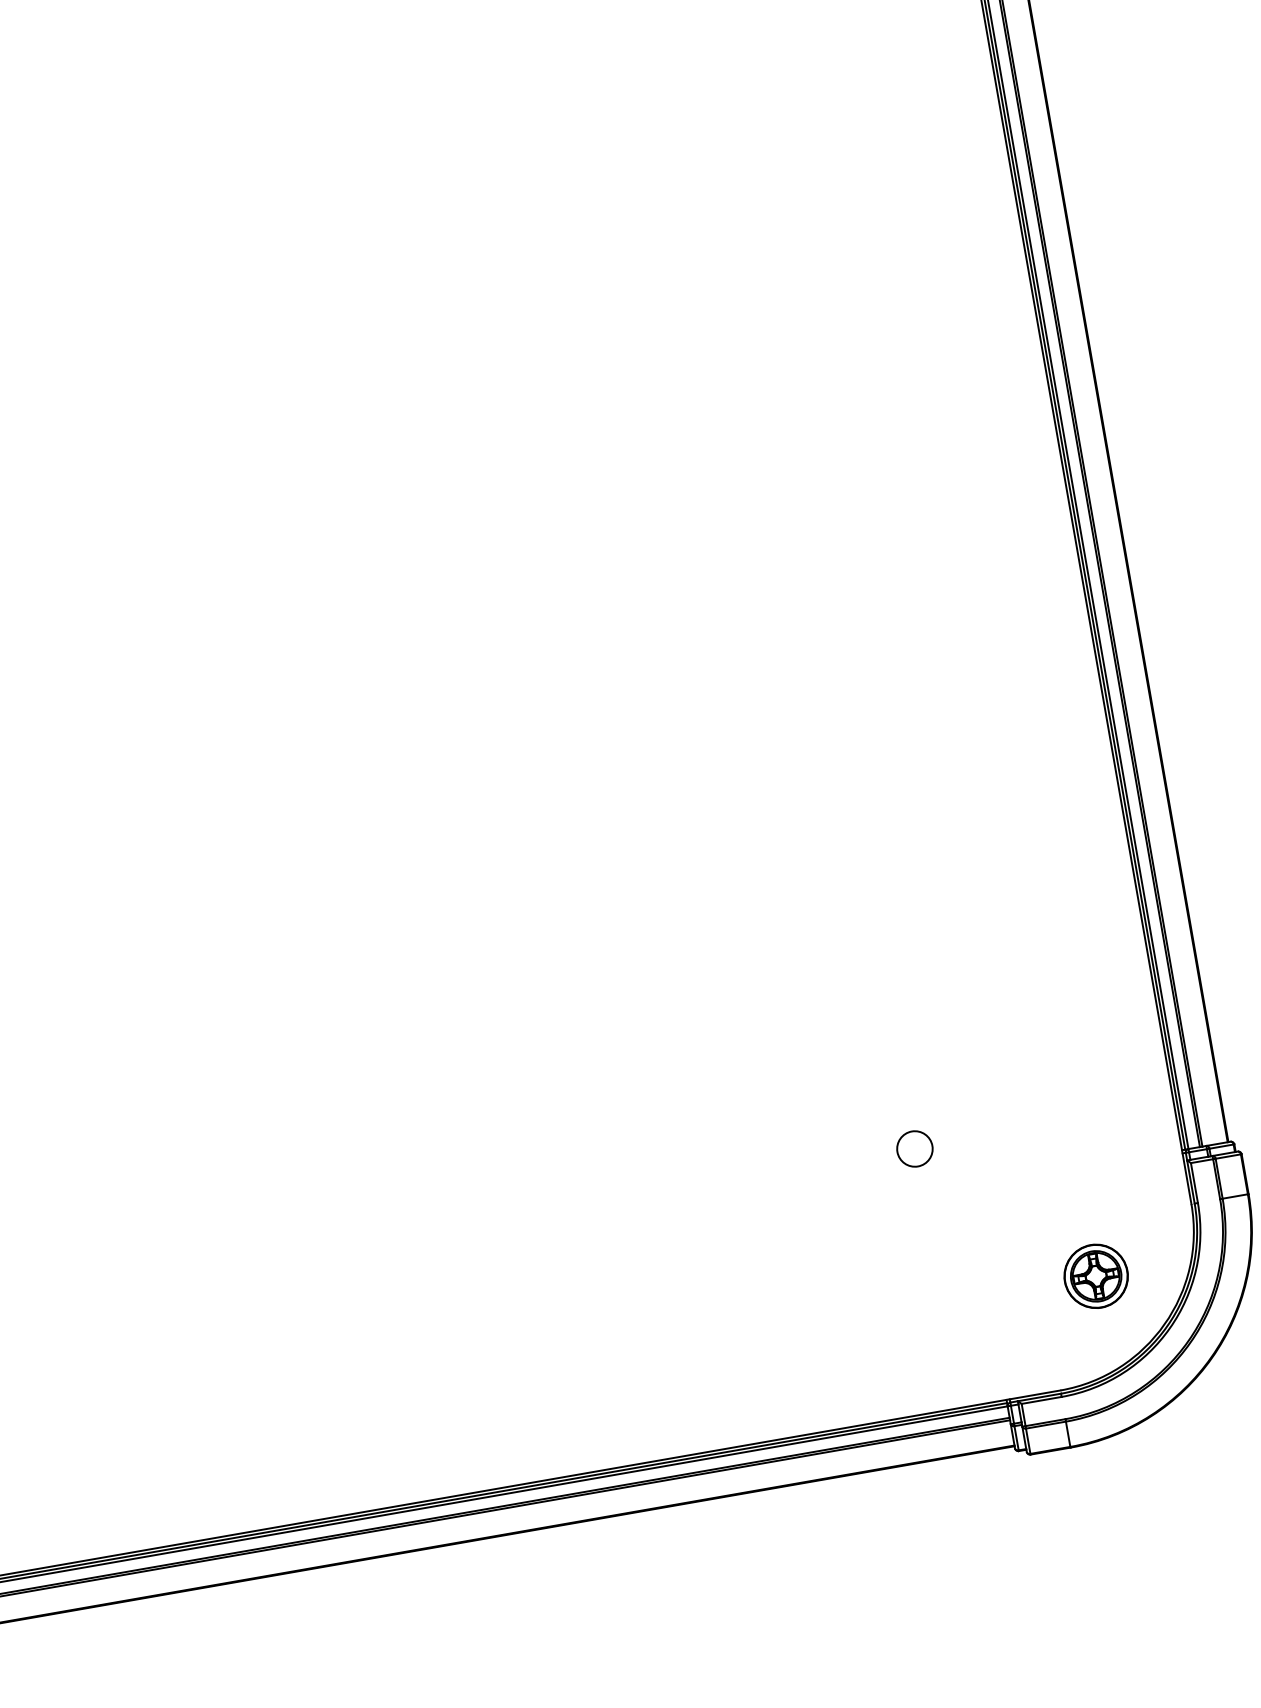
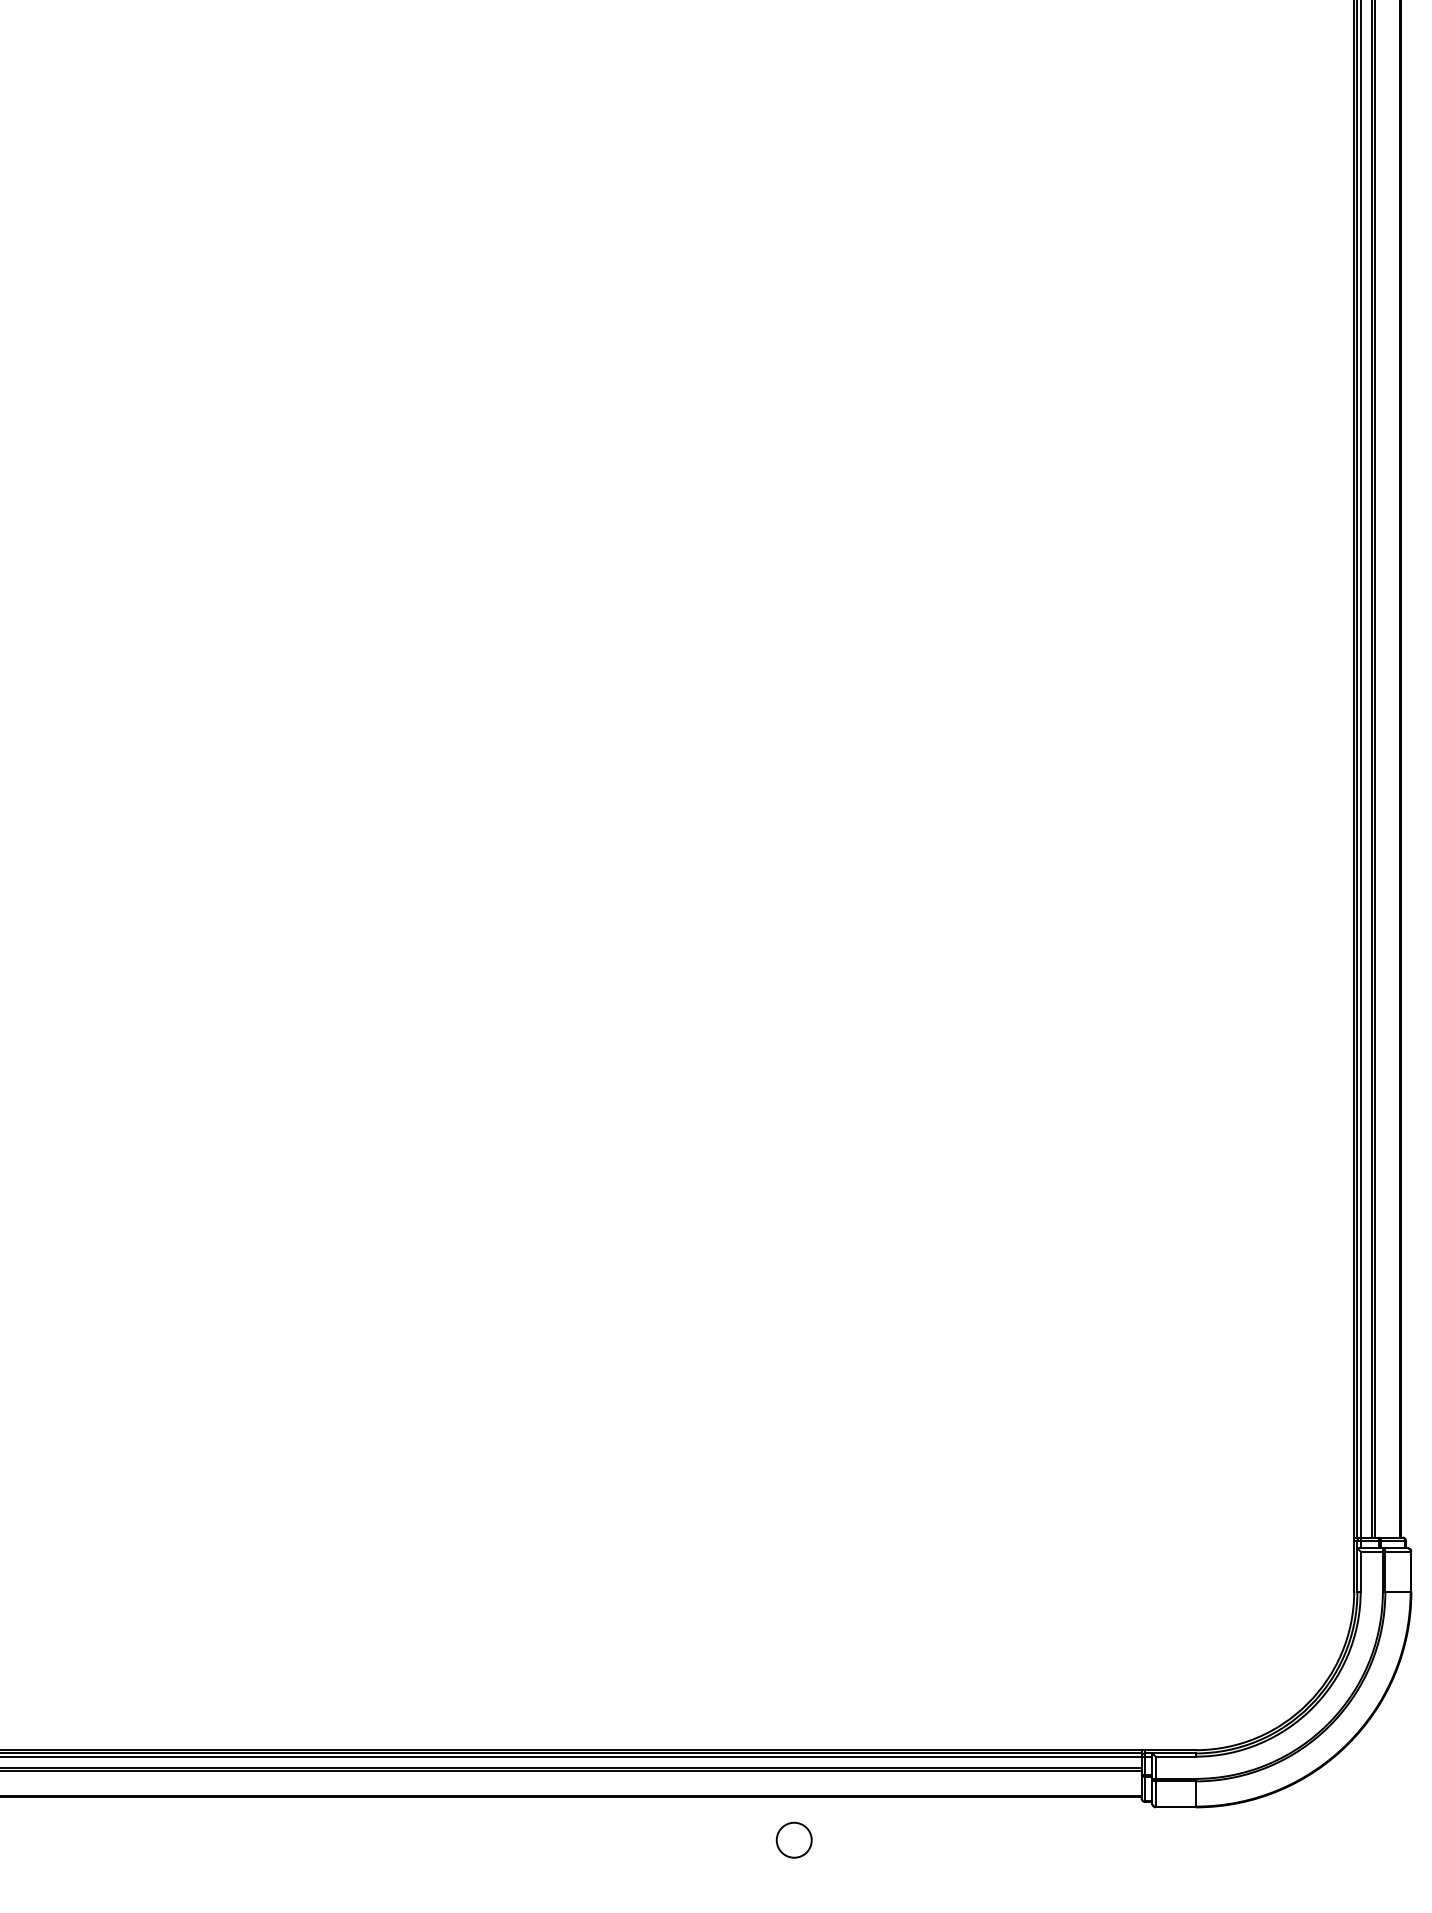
circle: (914, 1148) -> (793, 1839), moved
part: (1096, 1276) -> (1249, 1645), removed

